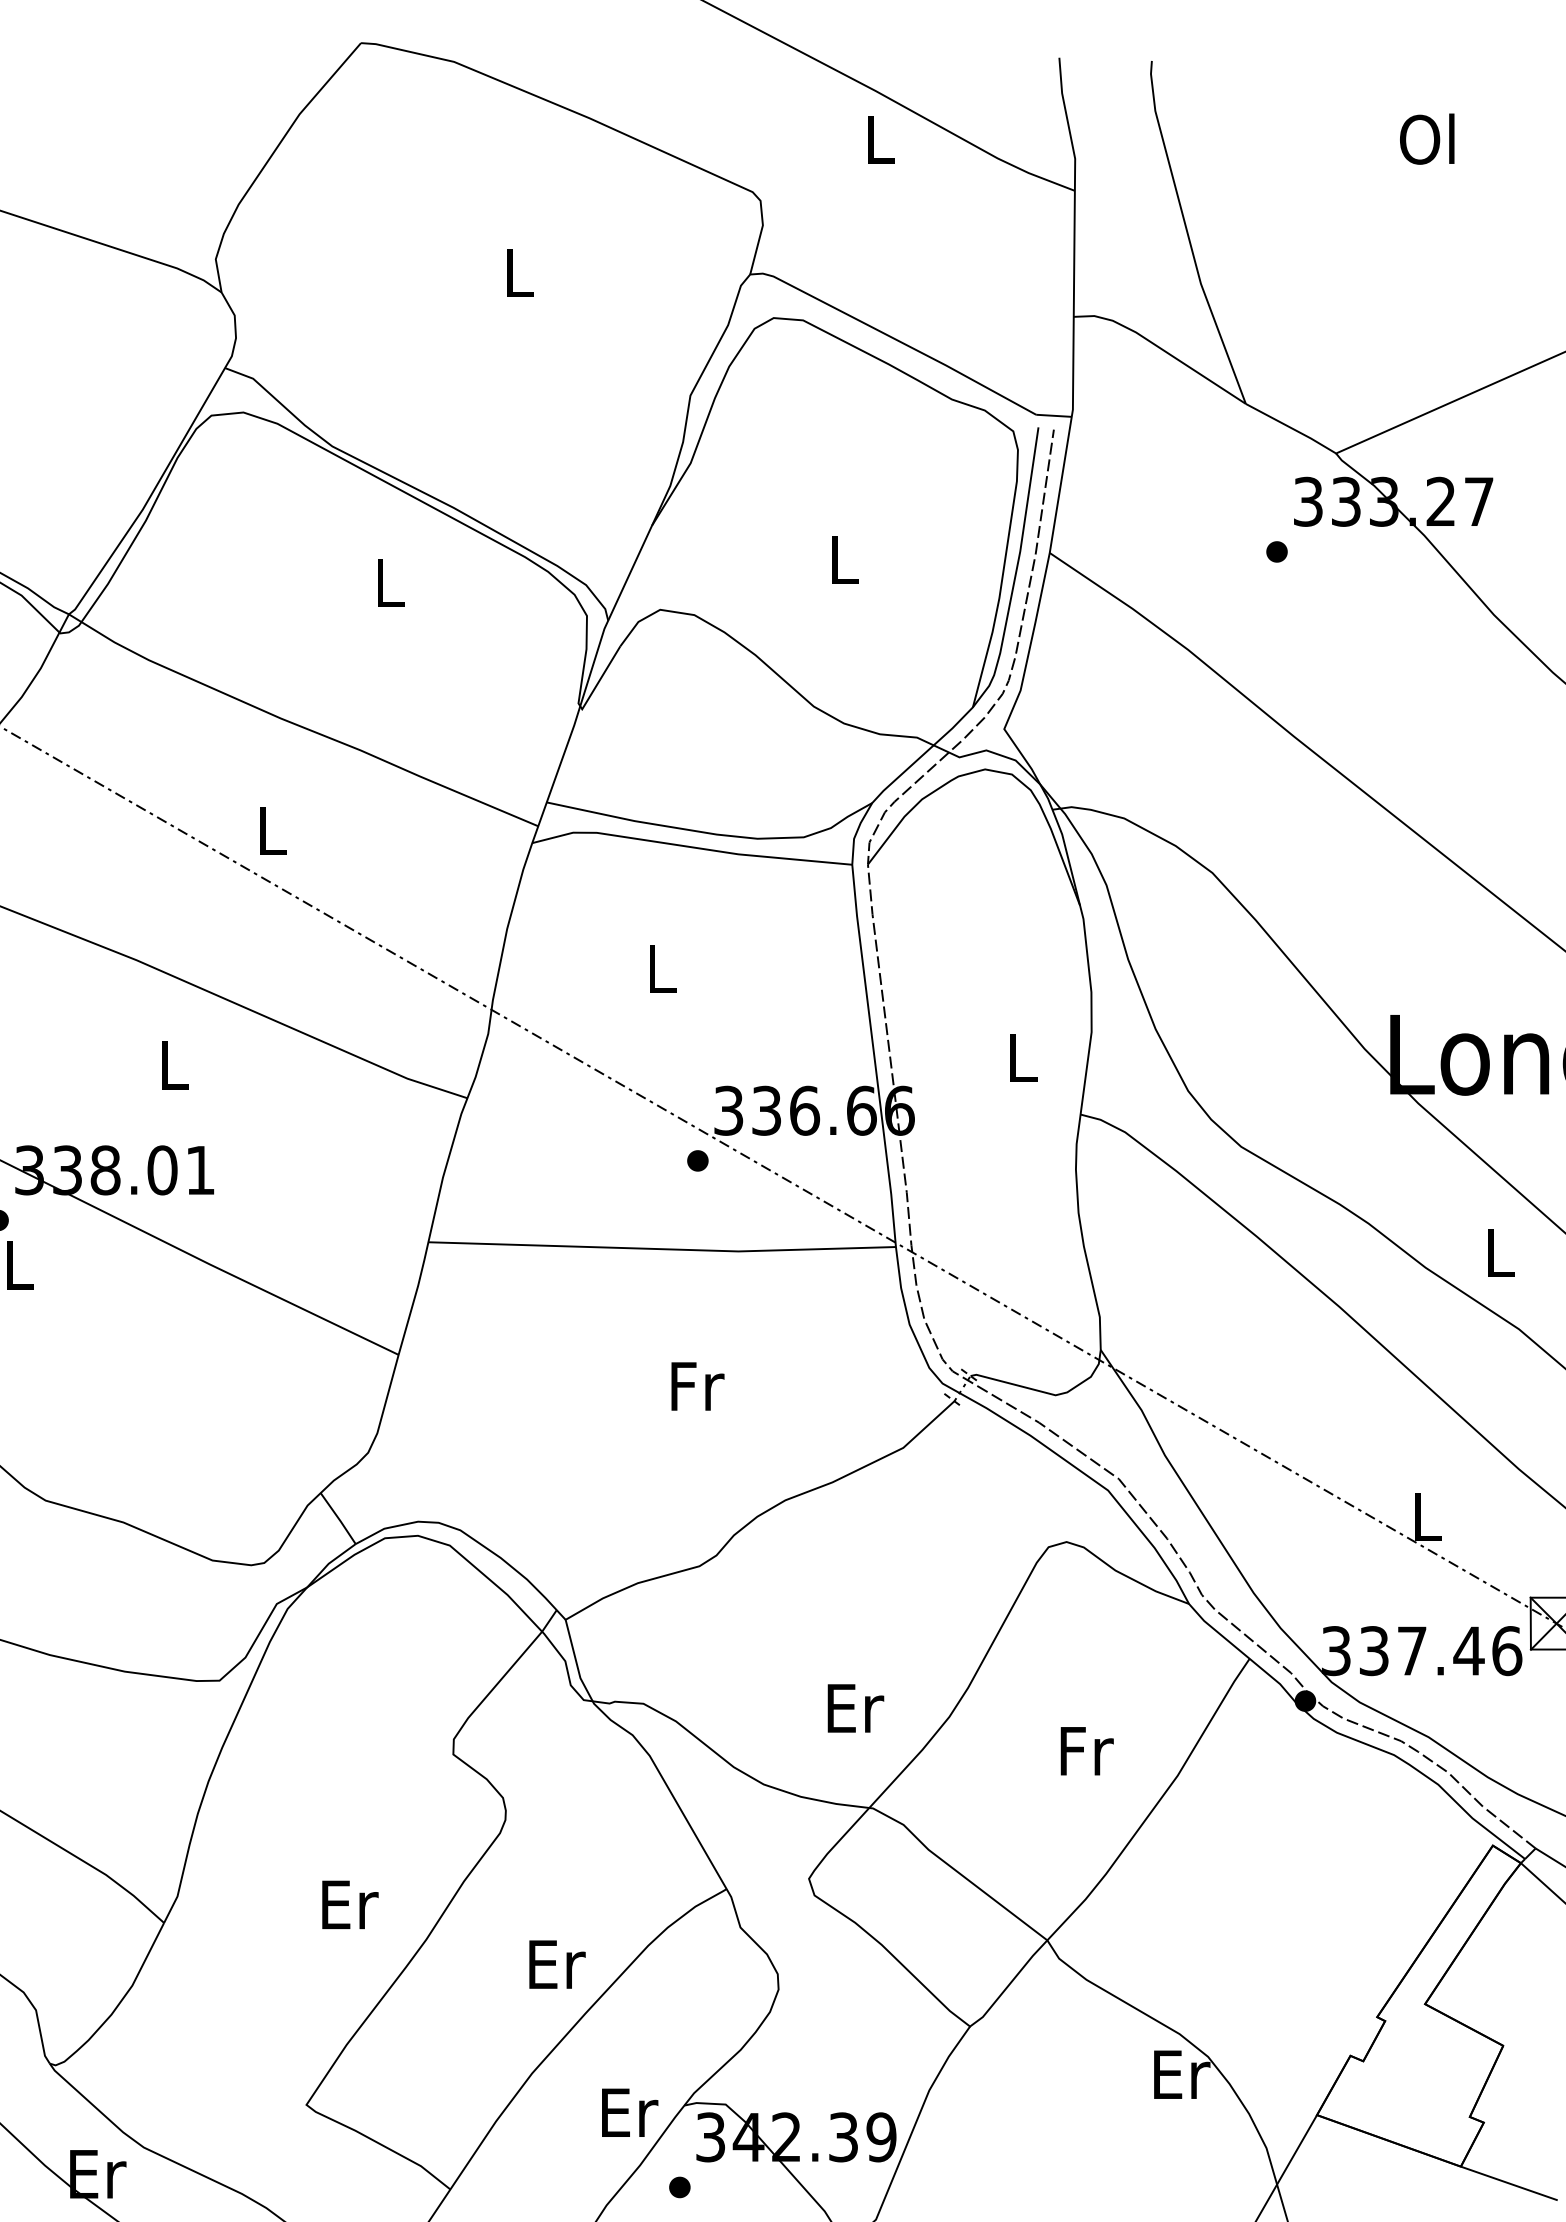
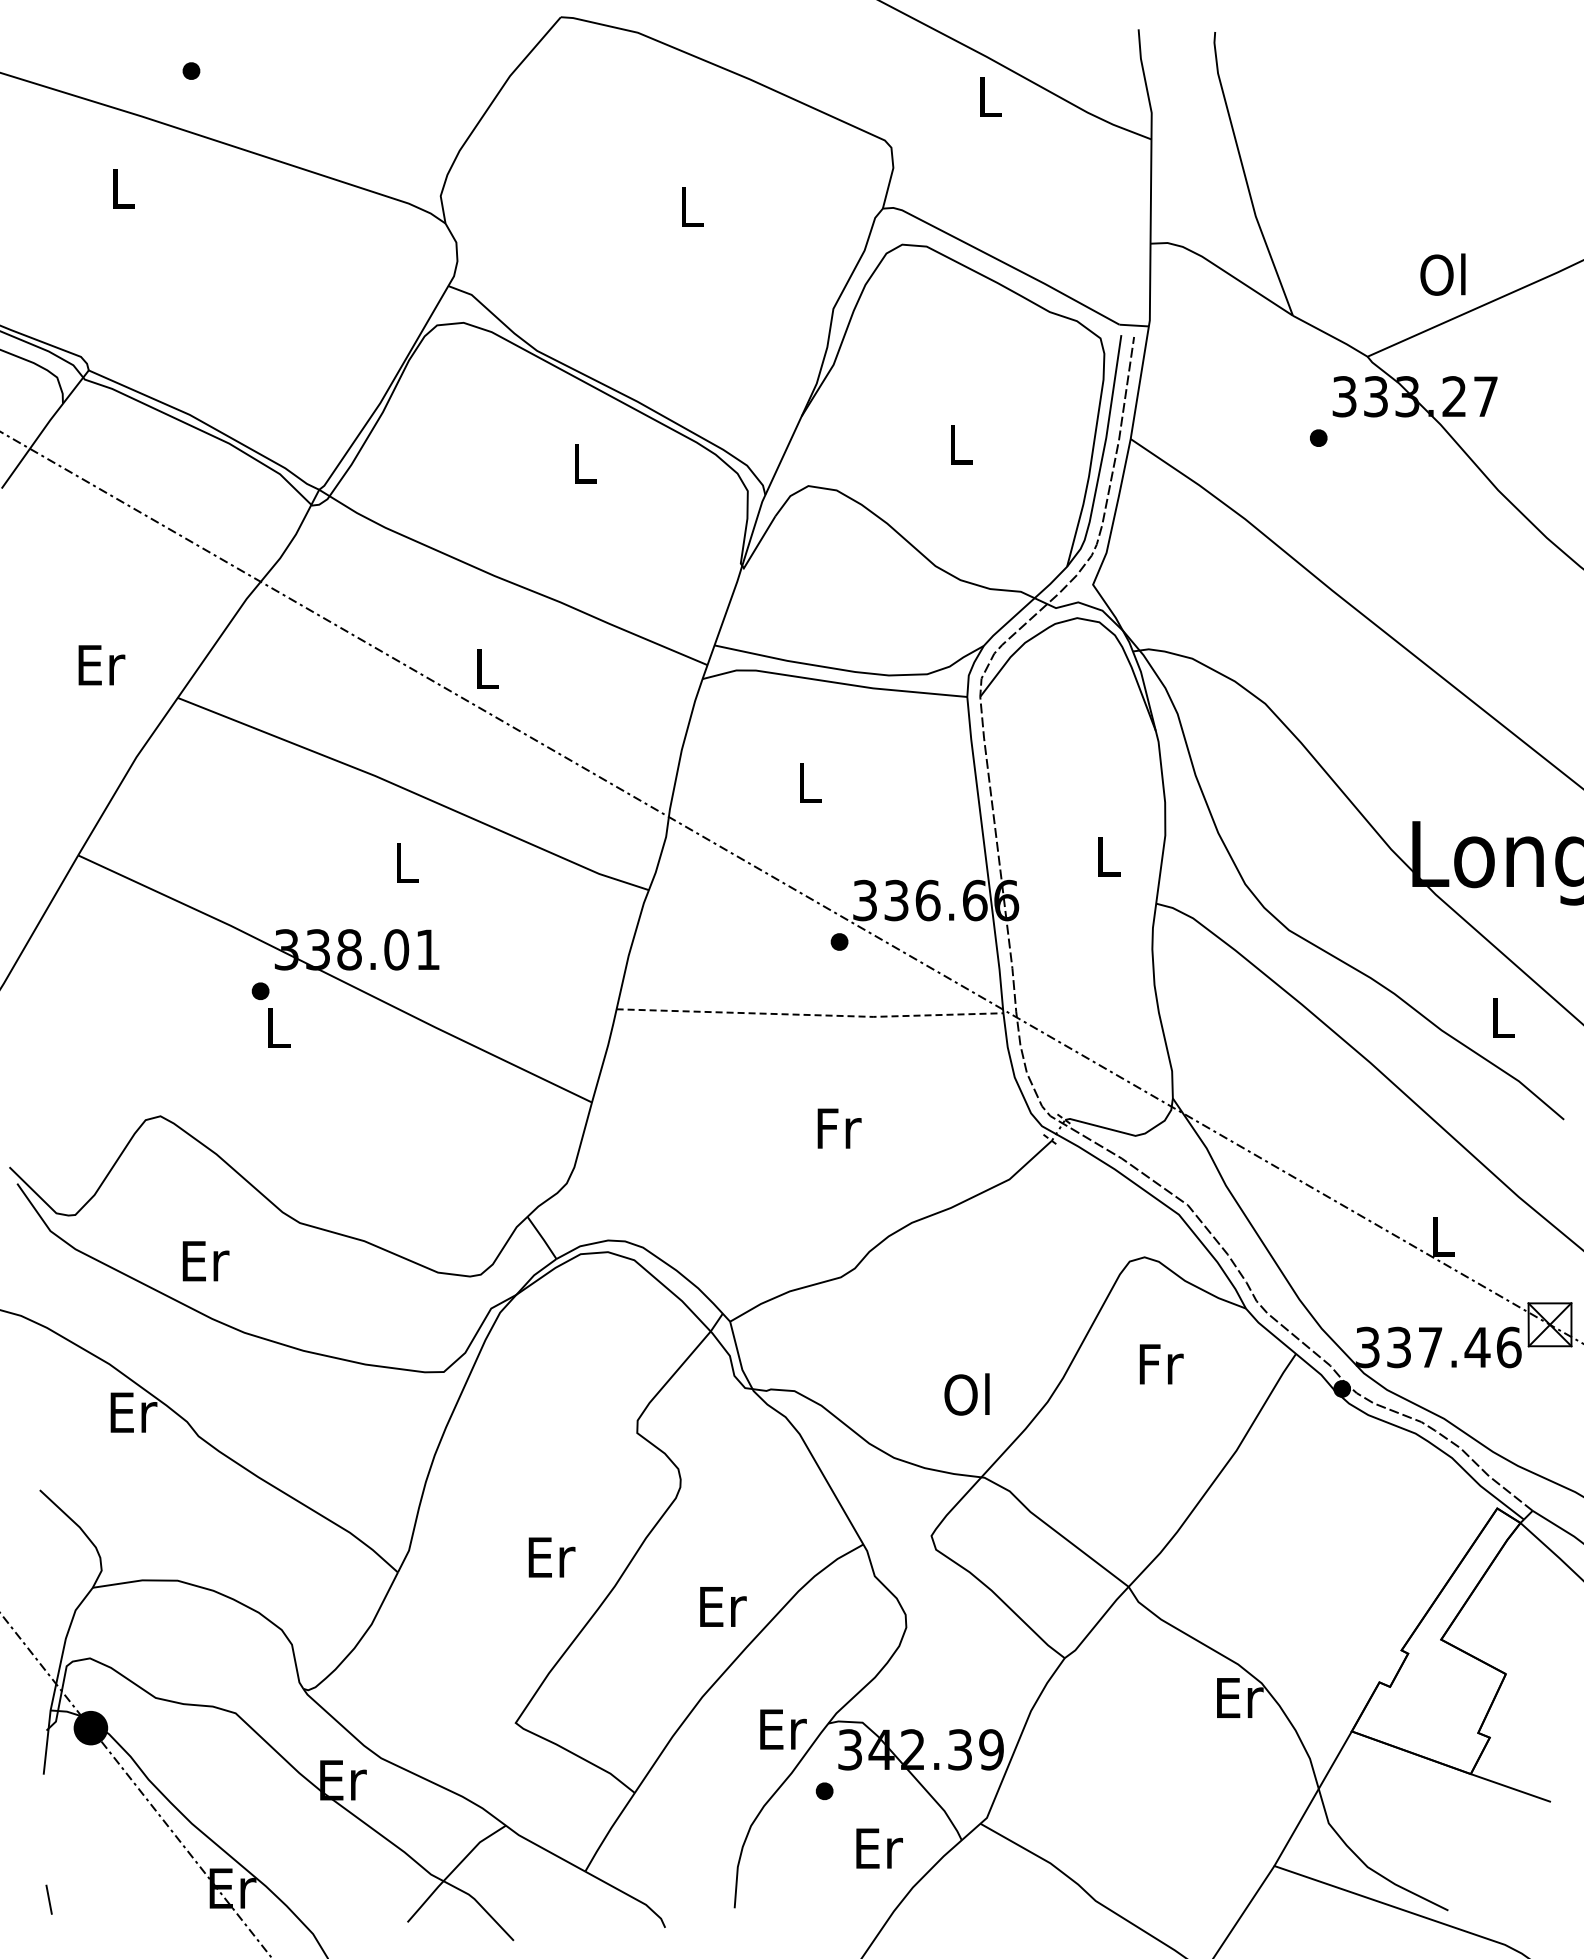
text: (1426, 138) -> (1442, 274), moved
line: (663, 1249) -> (811, 1015), solid -> dashed
text: (853, 1707) -> (968, 1394), Er -> Ol
text: (1087, 1751) -> (1161, 1364), moved

